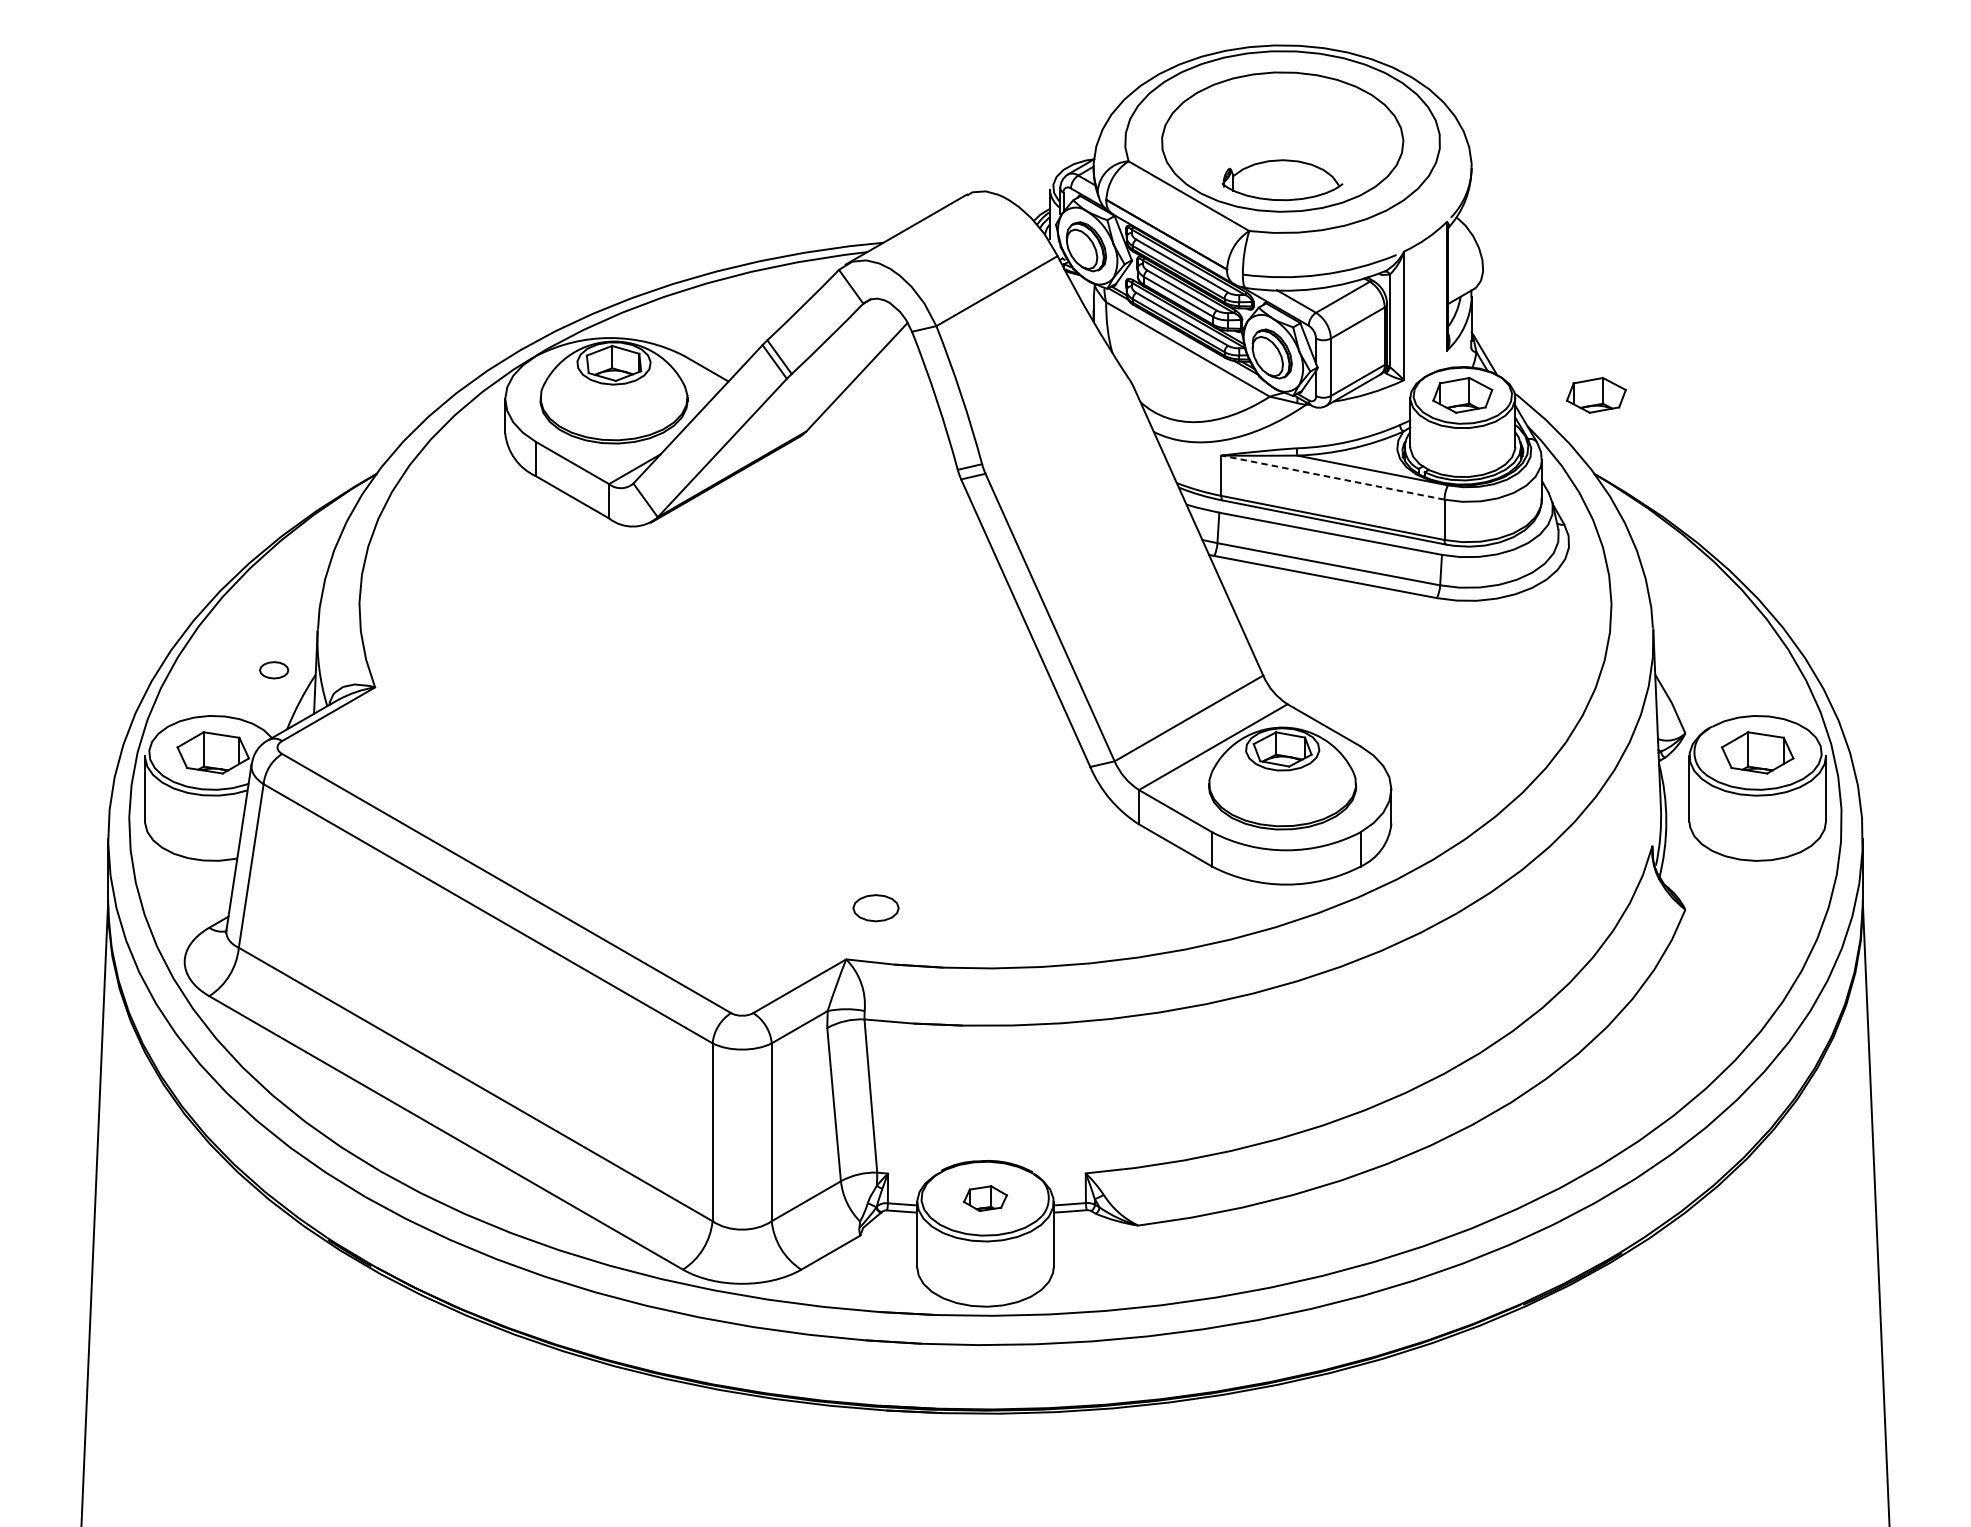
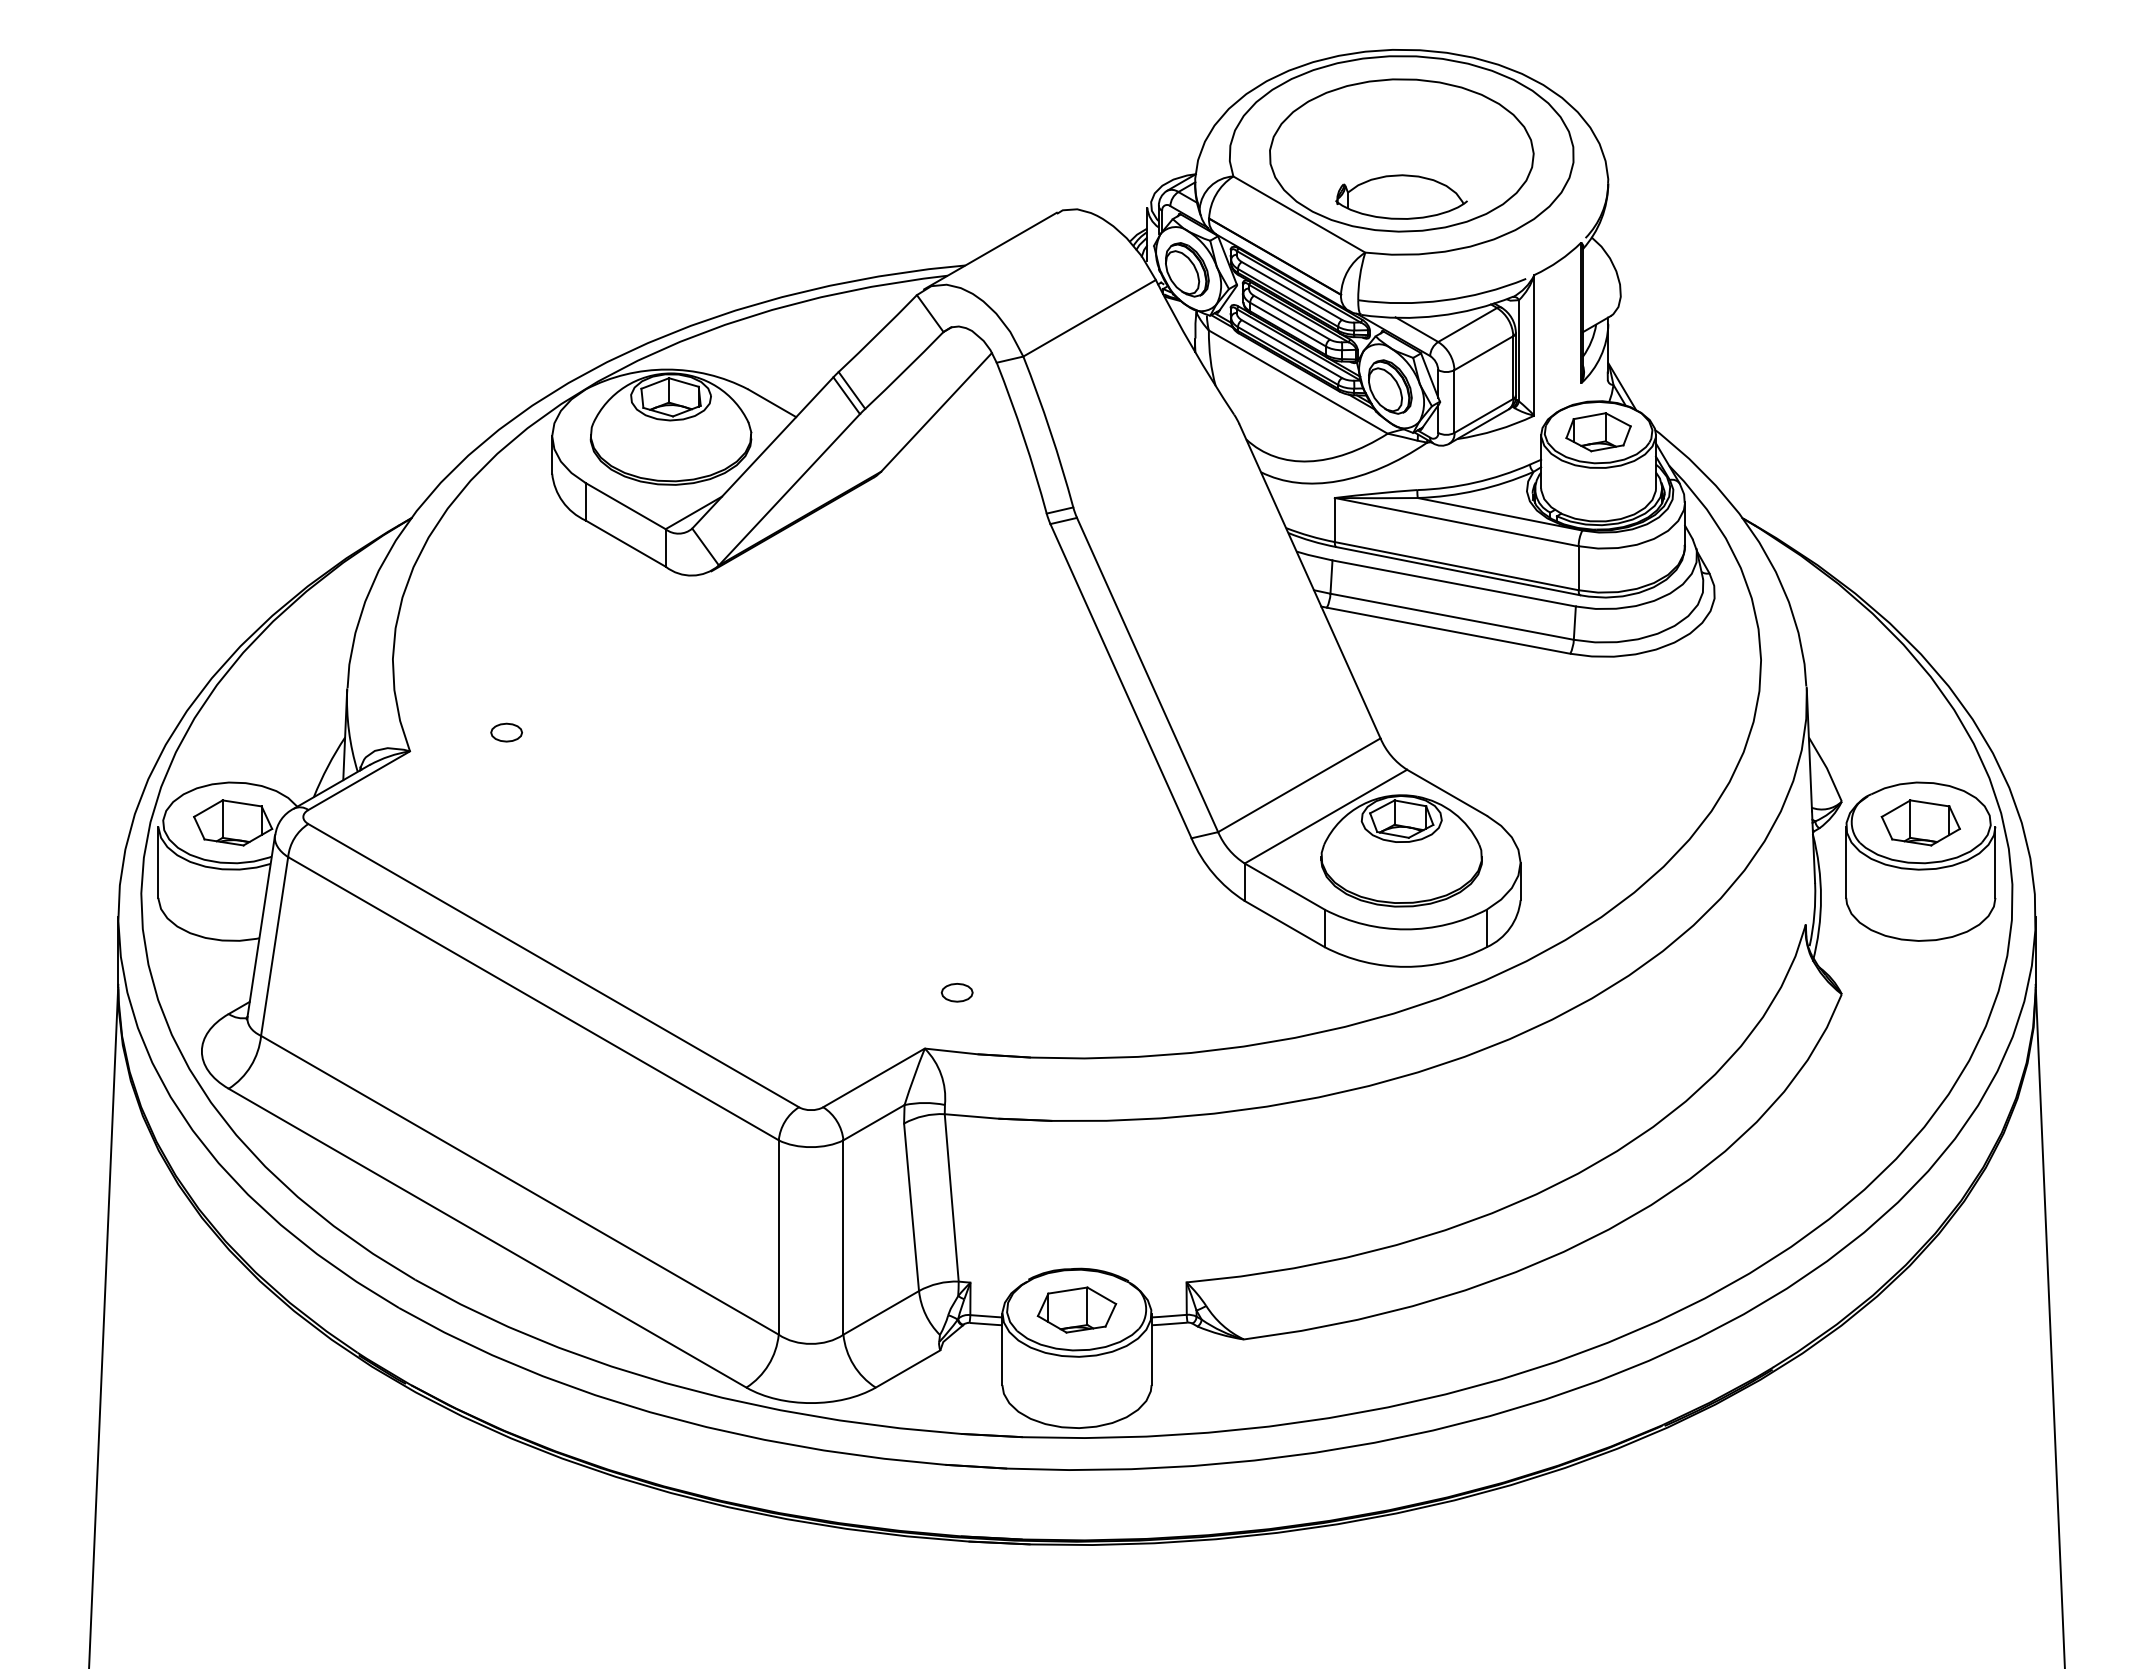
part: (1596, 395) -> (1744, 432), removed
line: (1332, 477) -> (1456, 522), dashed -> solid
part: (274, 670) -> (506, 732), moved
part: (875, 908) -> (956, 992), size x0.62
part: (985, 1198) -> (1076, 1309), size x1.67

